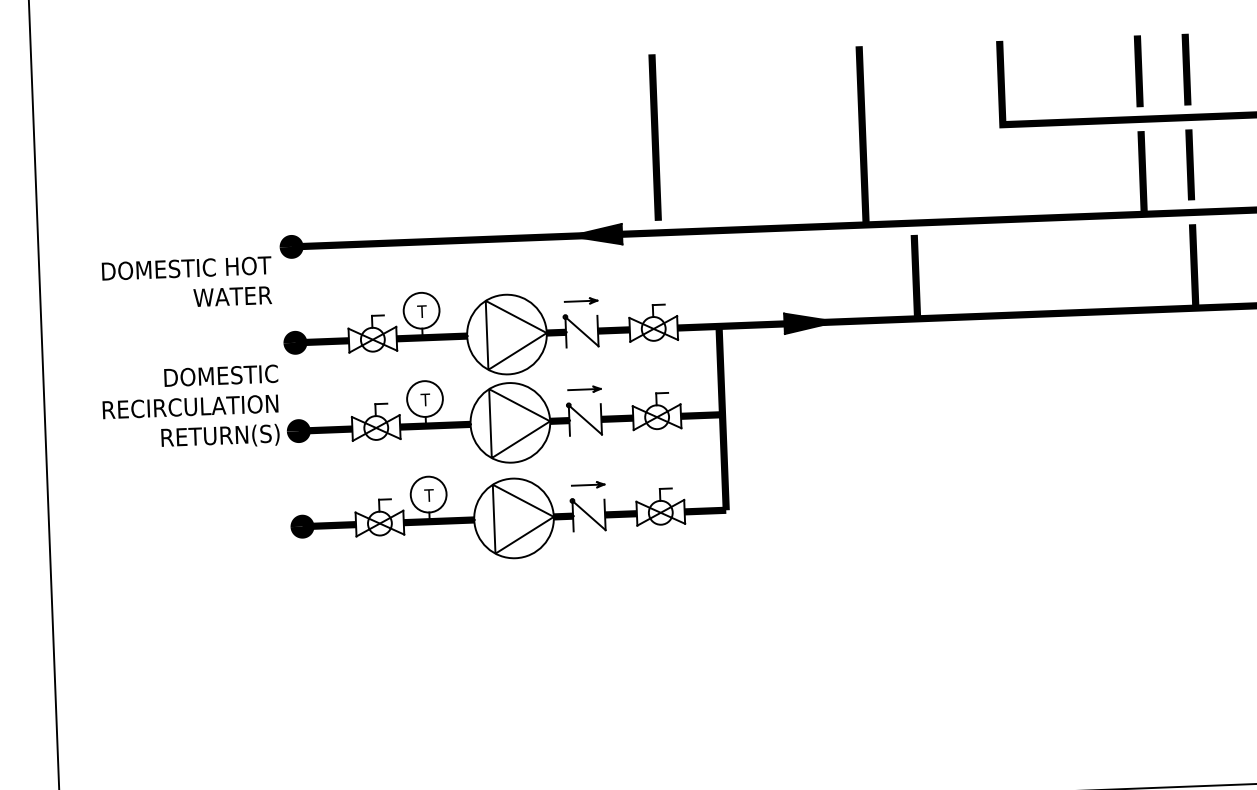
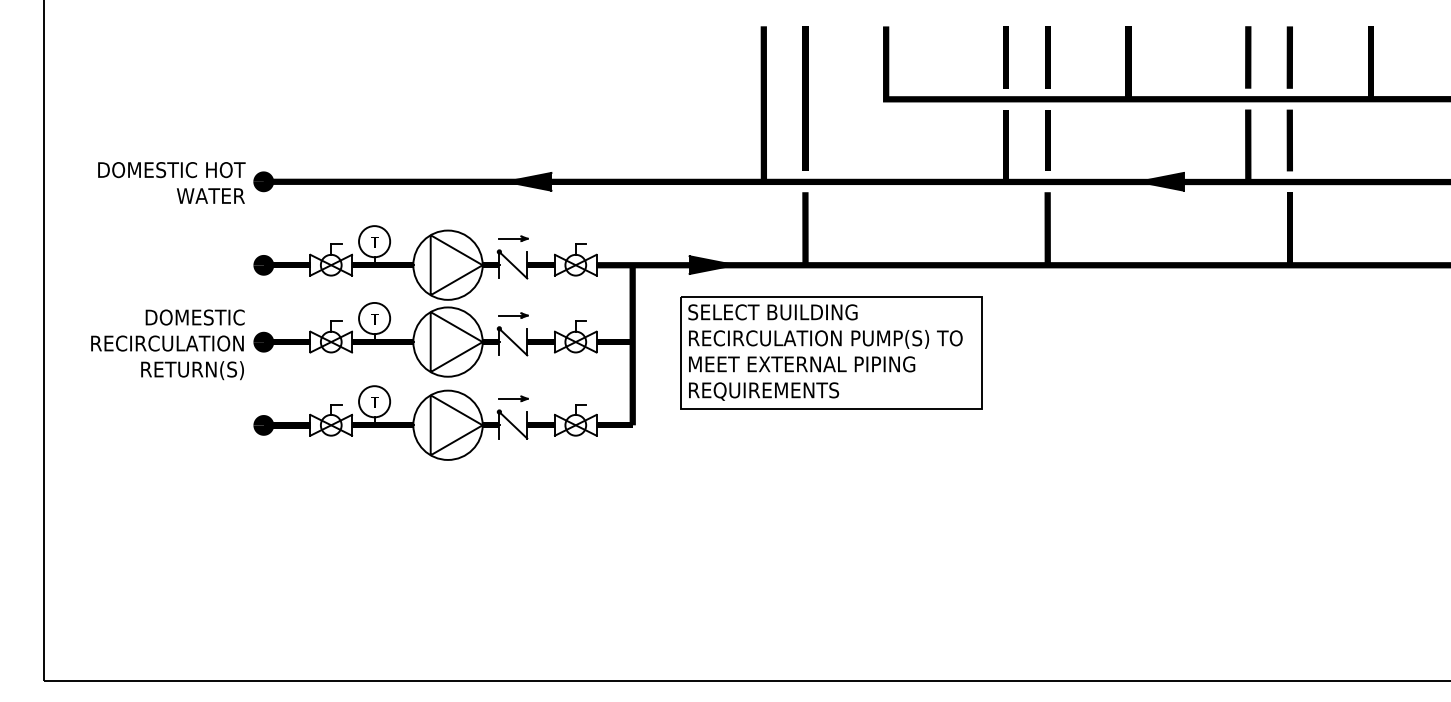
line: (655, 137) -> (805, 98), moved
text: (186, 282) -> (171, 182), moved
text: (190, 408) -> (167, 344), moved
part: (951, 417) -> (831, 352), added

